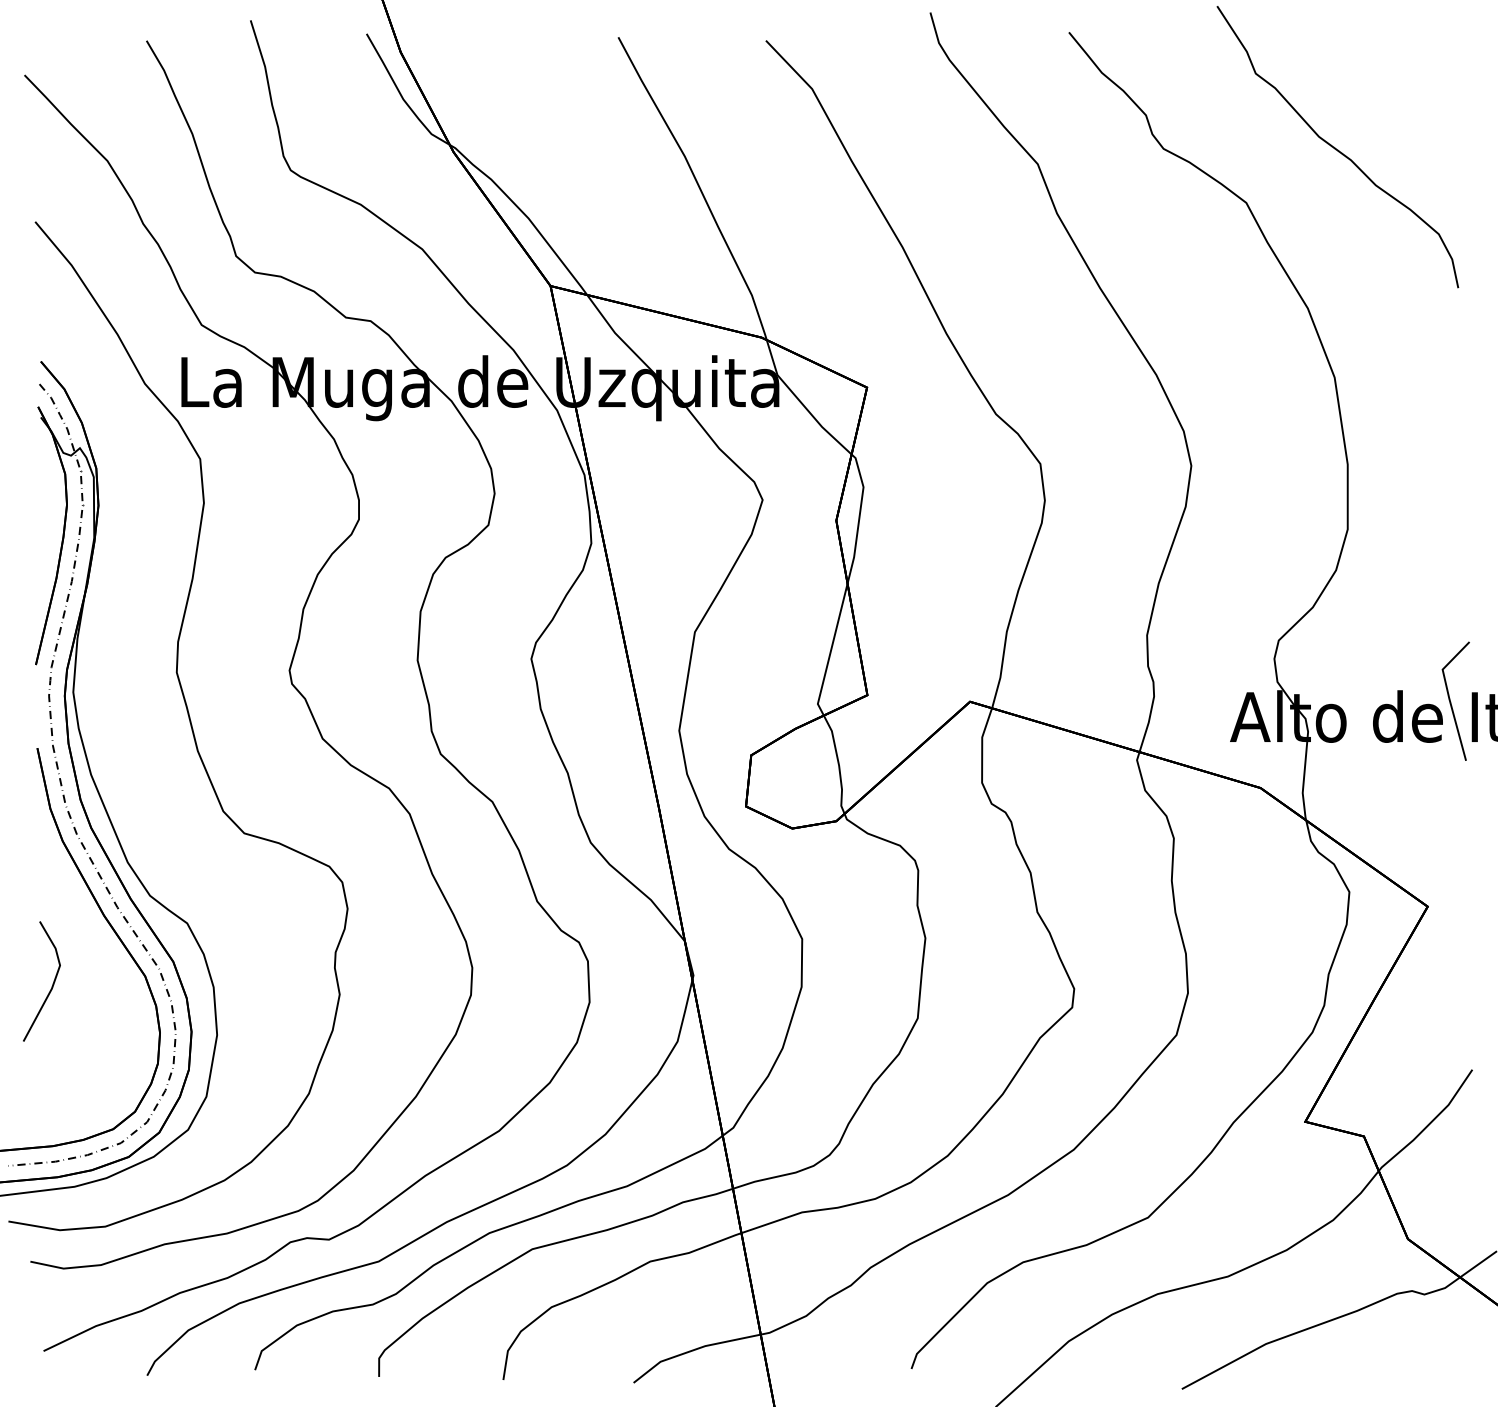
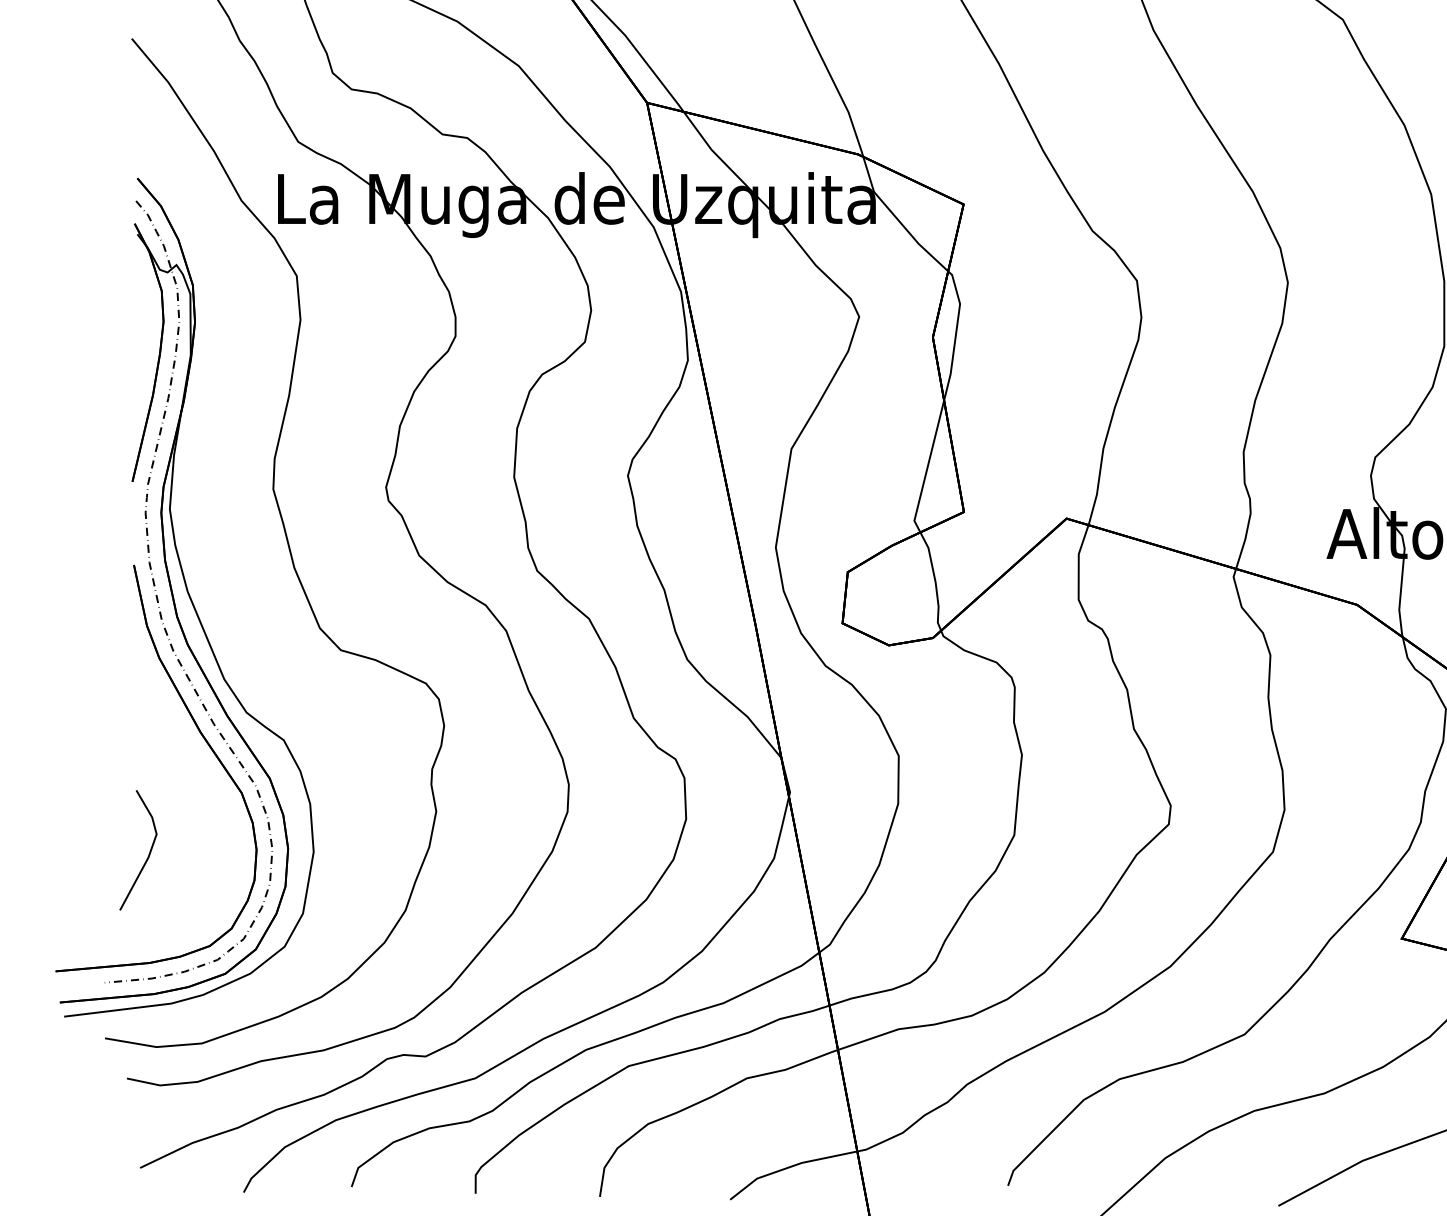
line: (52, 983) -> (149, 852), moved

